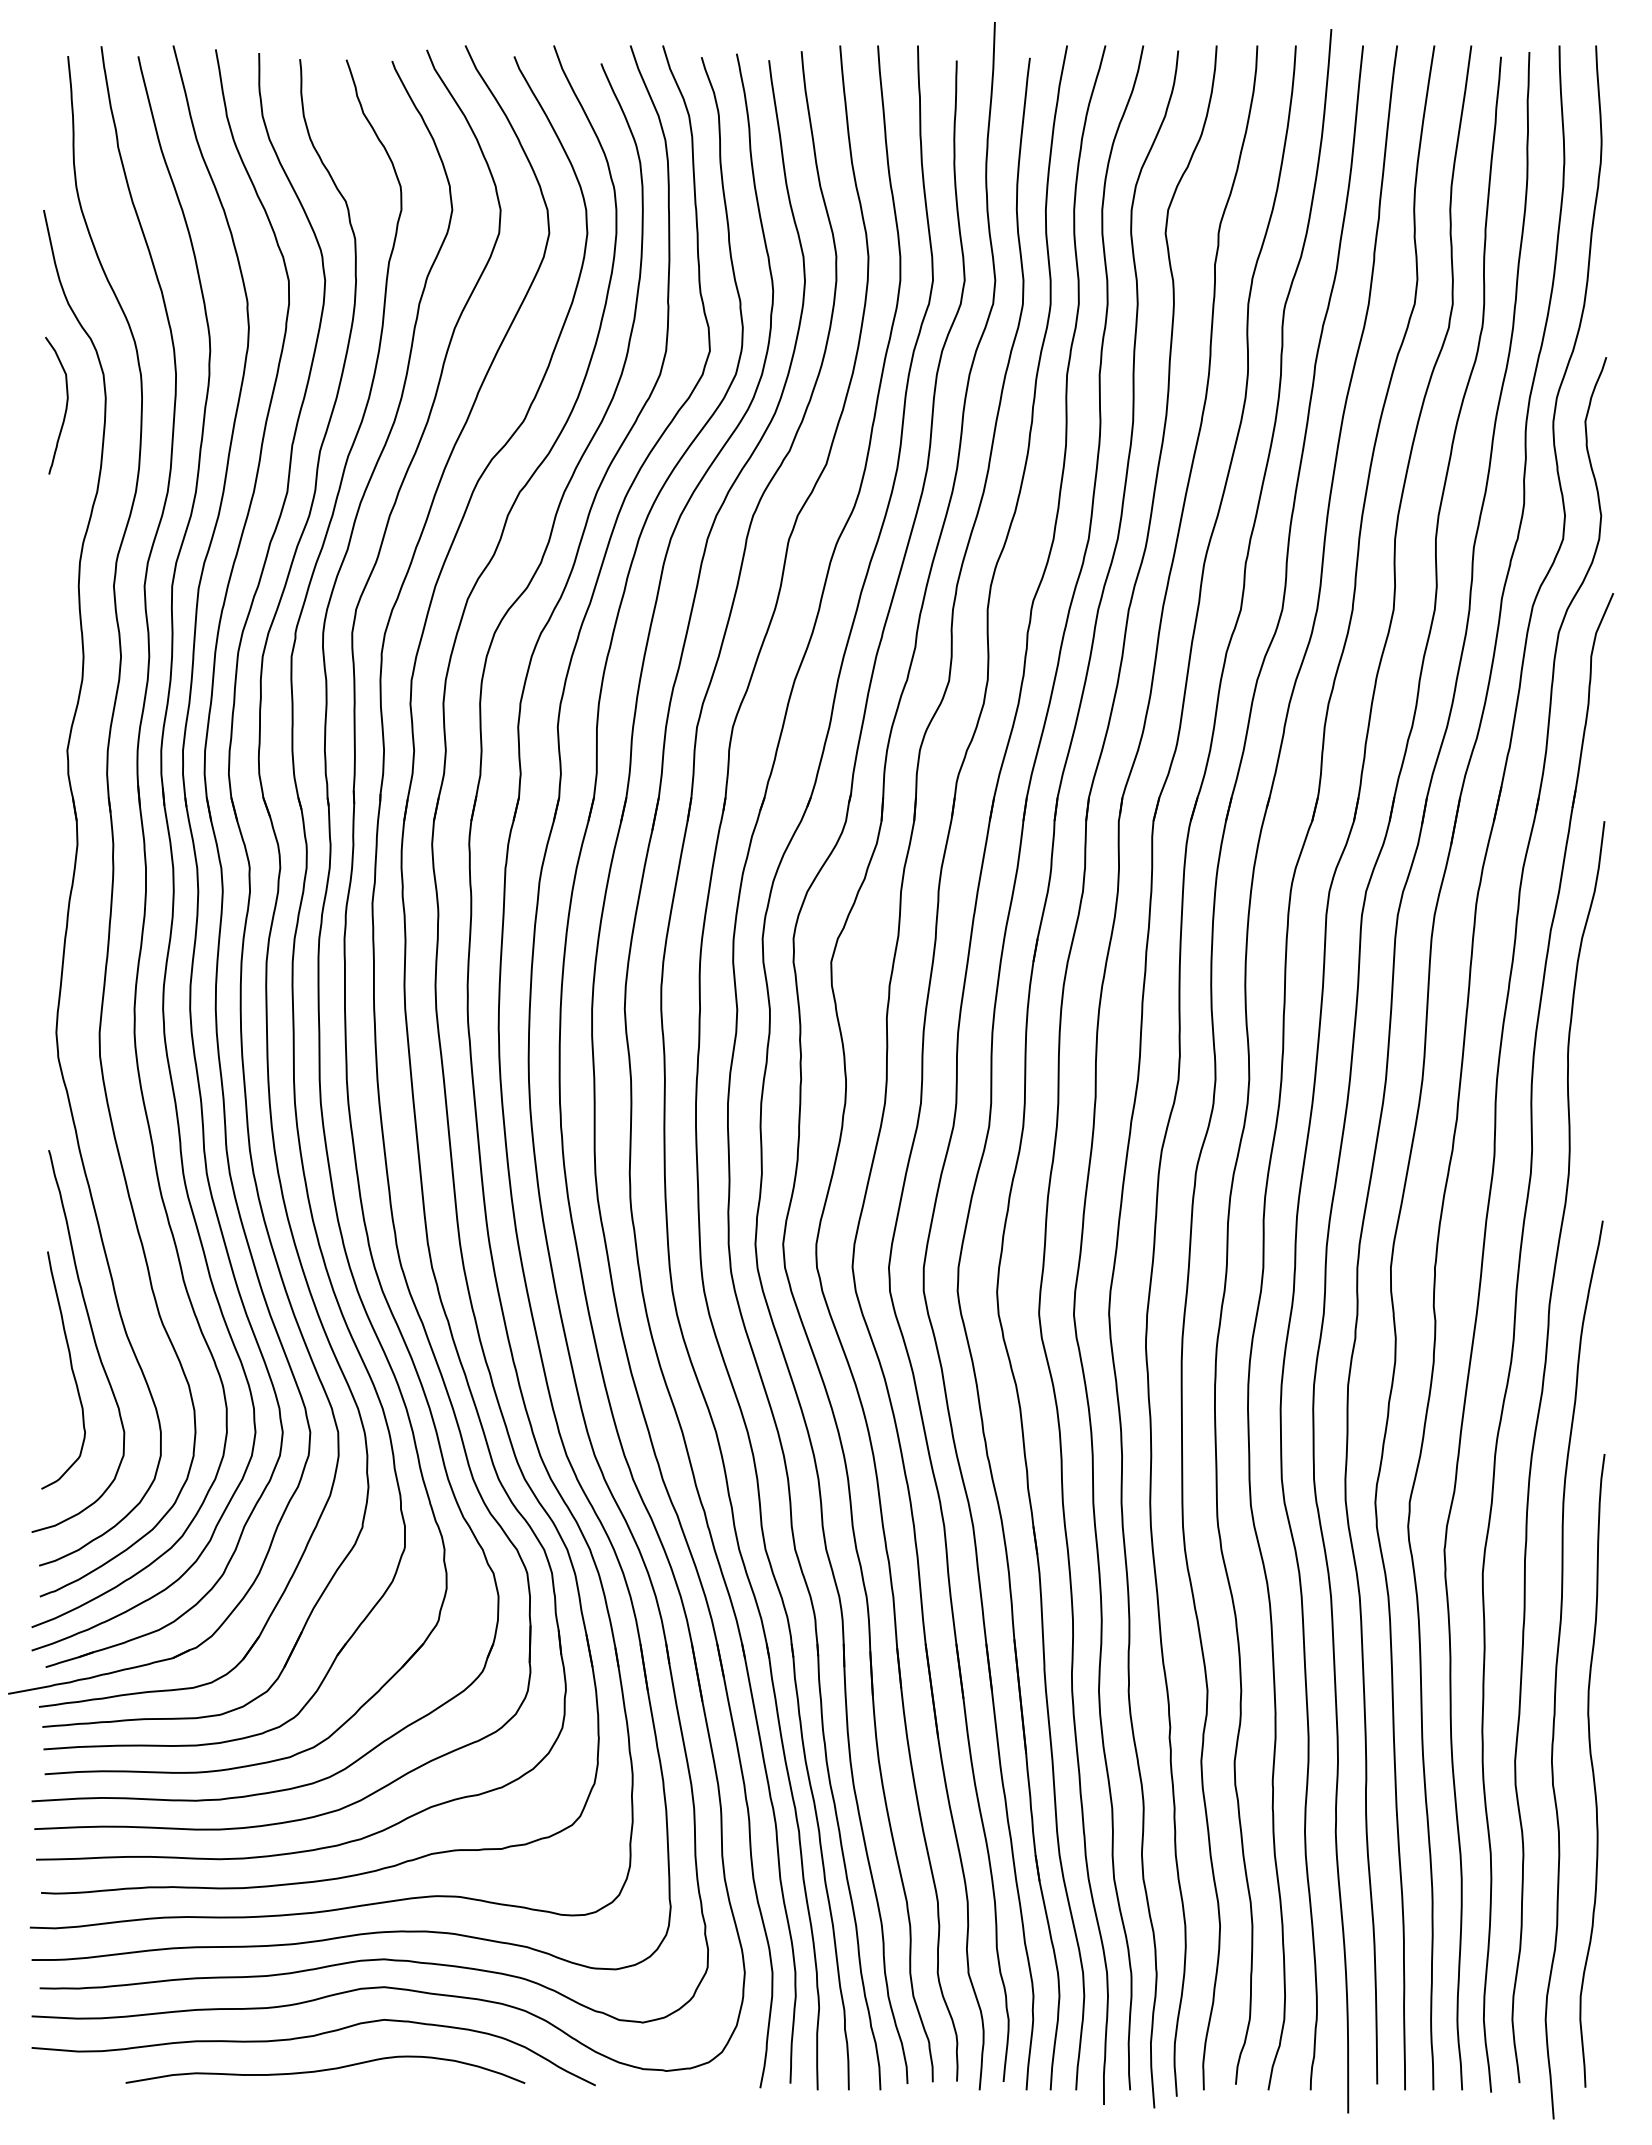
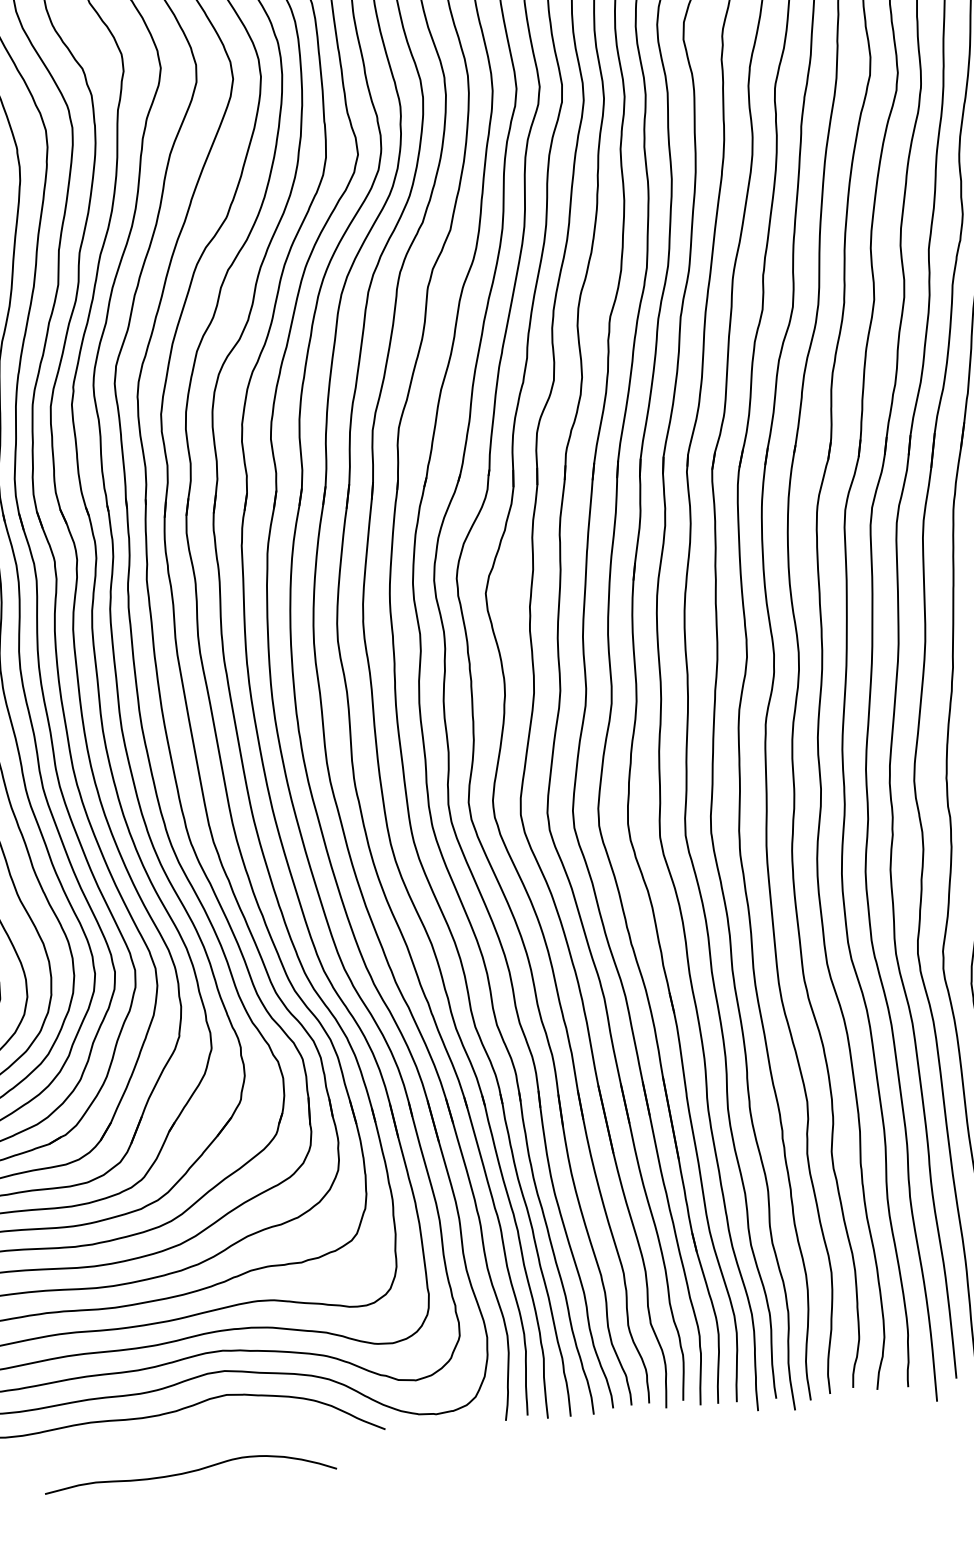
curve: (325, 2069) -> (190, 1471), moved

